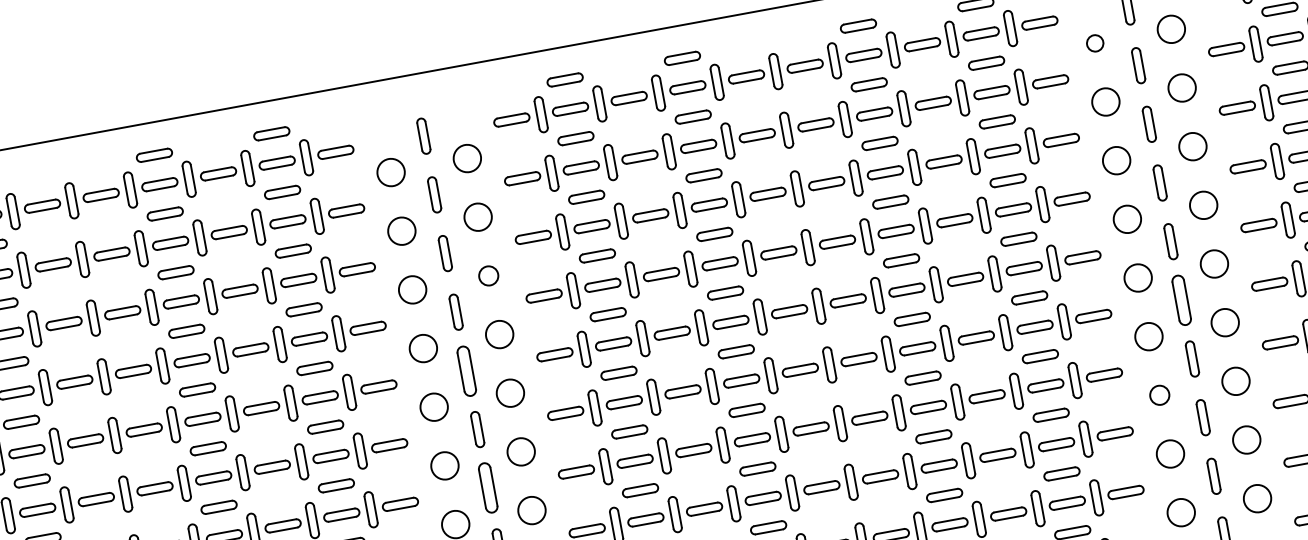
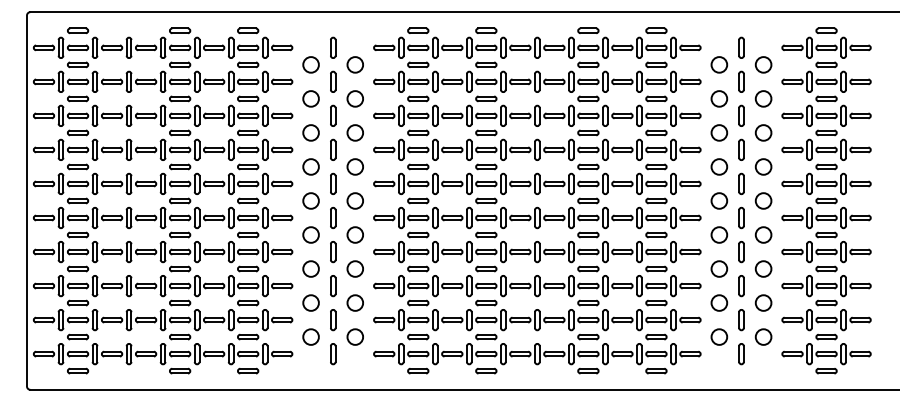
circle: (1095, 42) -> (719, 64), size x1.67
circle: (487, 275) -> (354, 132), size x1.43
part: (1181, 299) -> (741, 217), size x0.71
part: (467, 369) -> (333, 183), size x0.71
circle: (1159, 394) -> (719, 268), size x1.43
part: (489, 488) -> (333, 252), size x0.71

